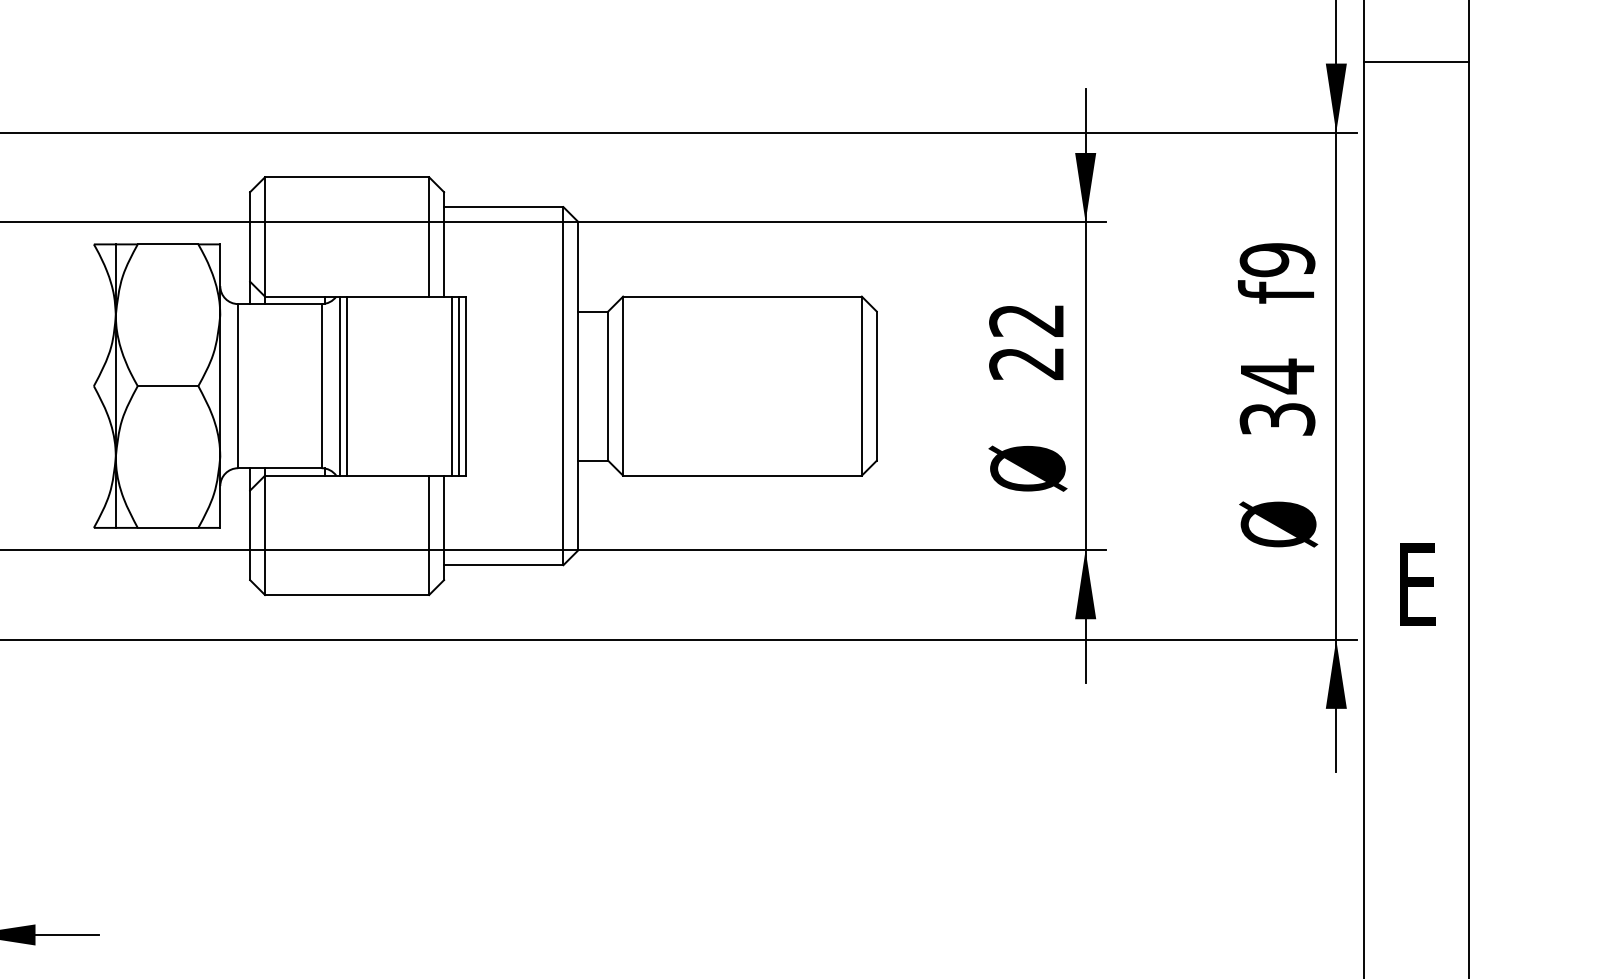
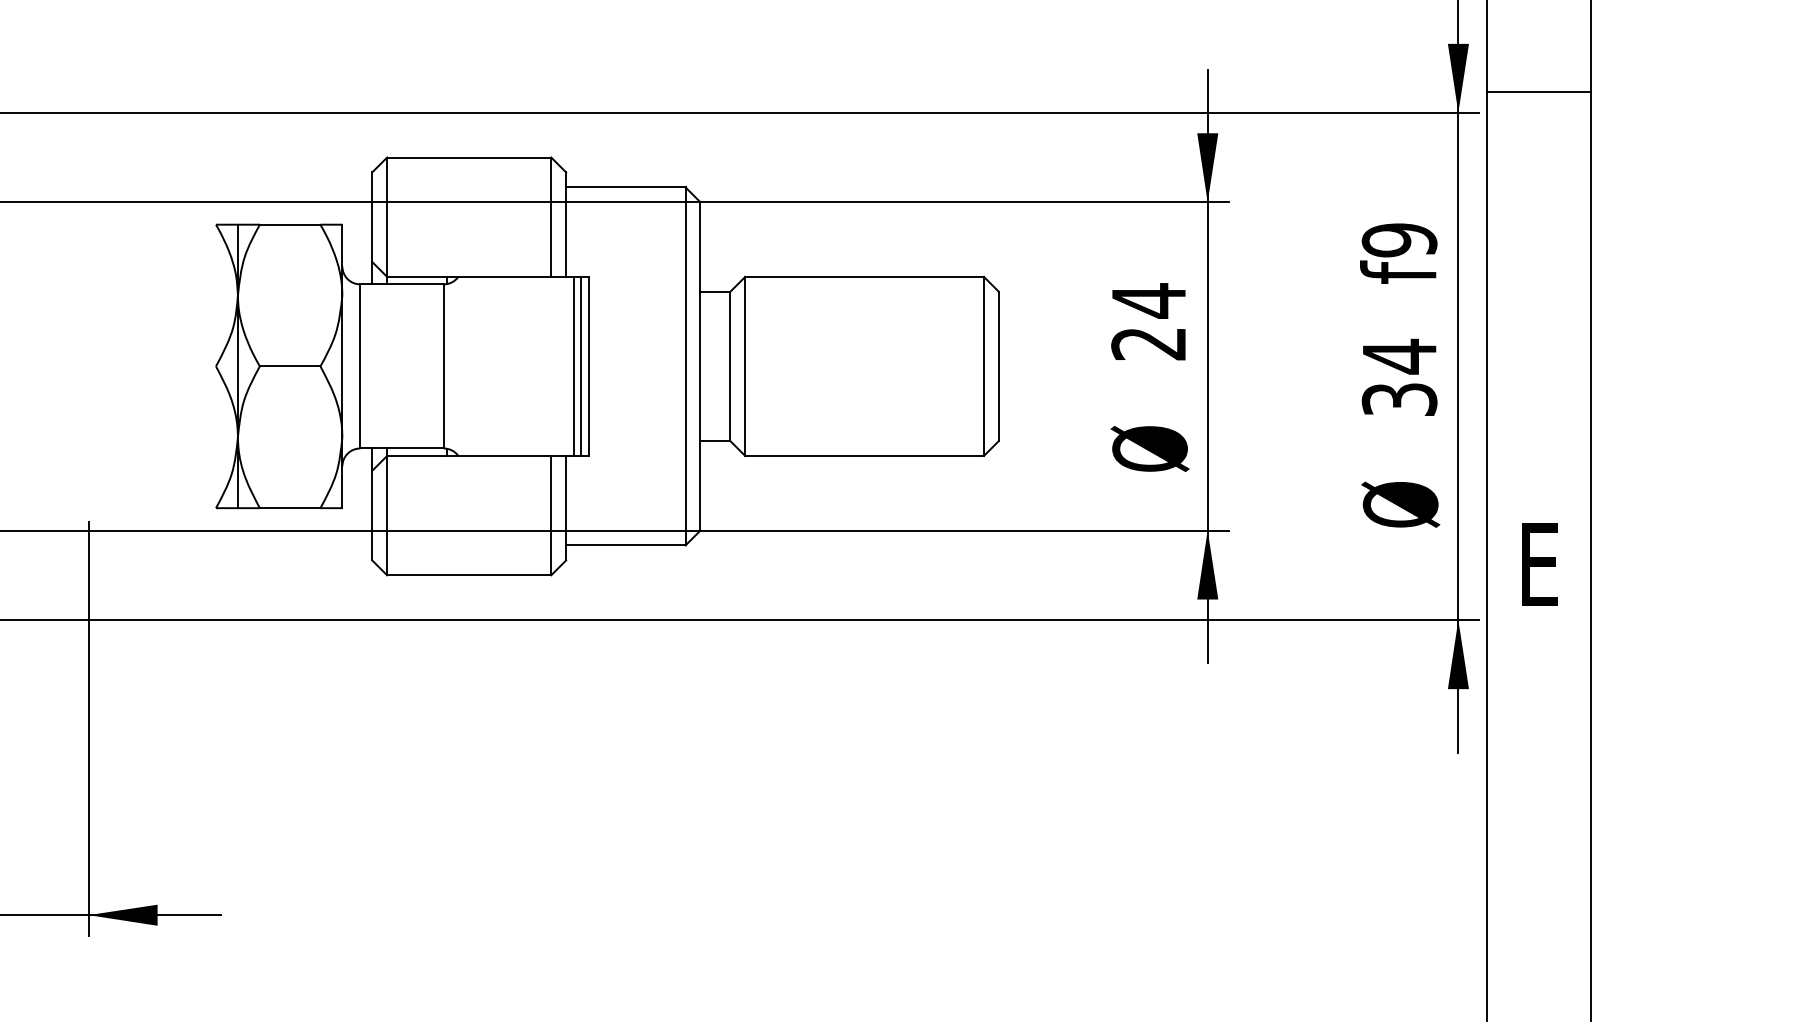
line: (1416, 62) -> (1538, 92), moved
text: (1026, 320) -> (1148, 300), 22 -> 24
line: (339, 385) -> (461, 365), removed
line: (347, 385) -> (469, 365), removed

